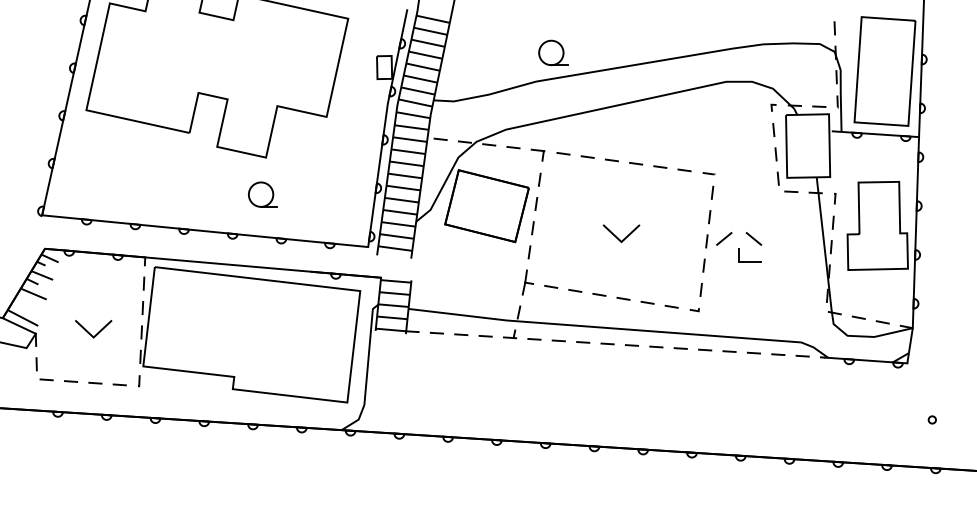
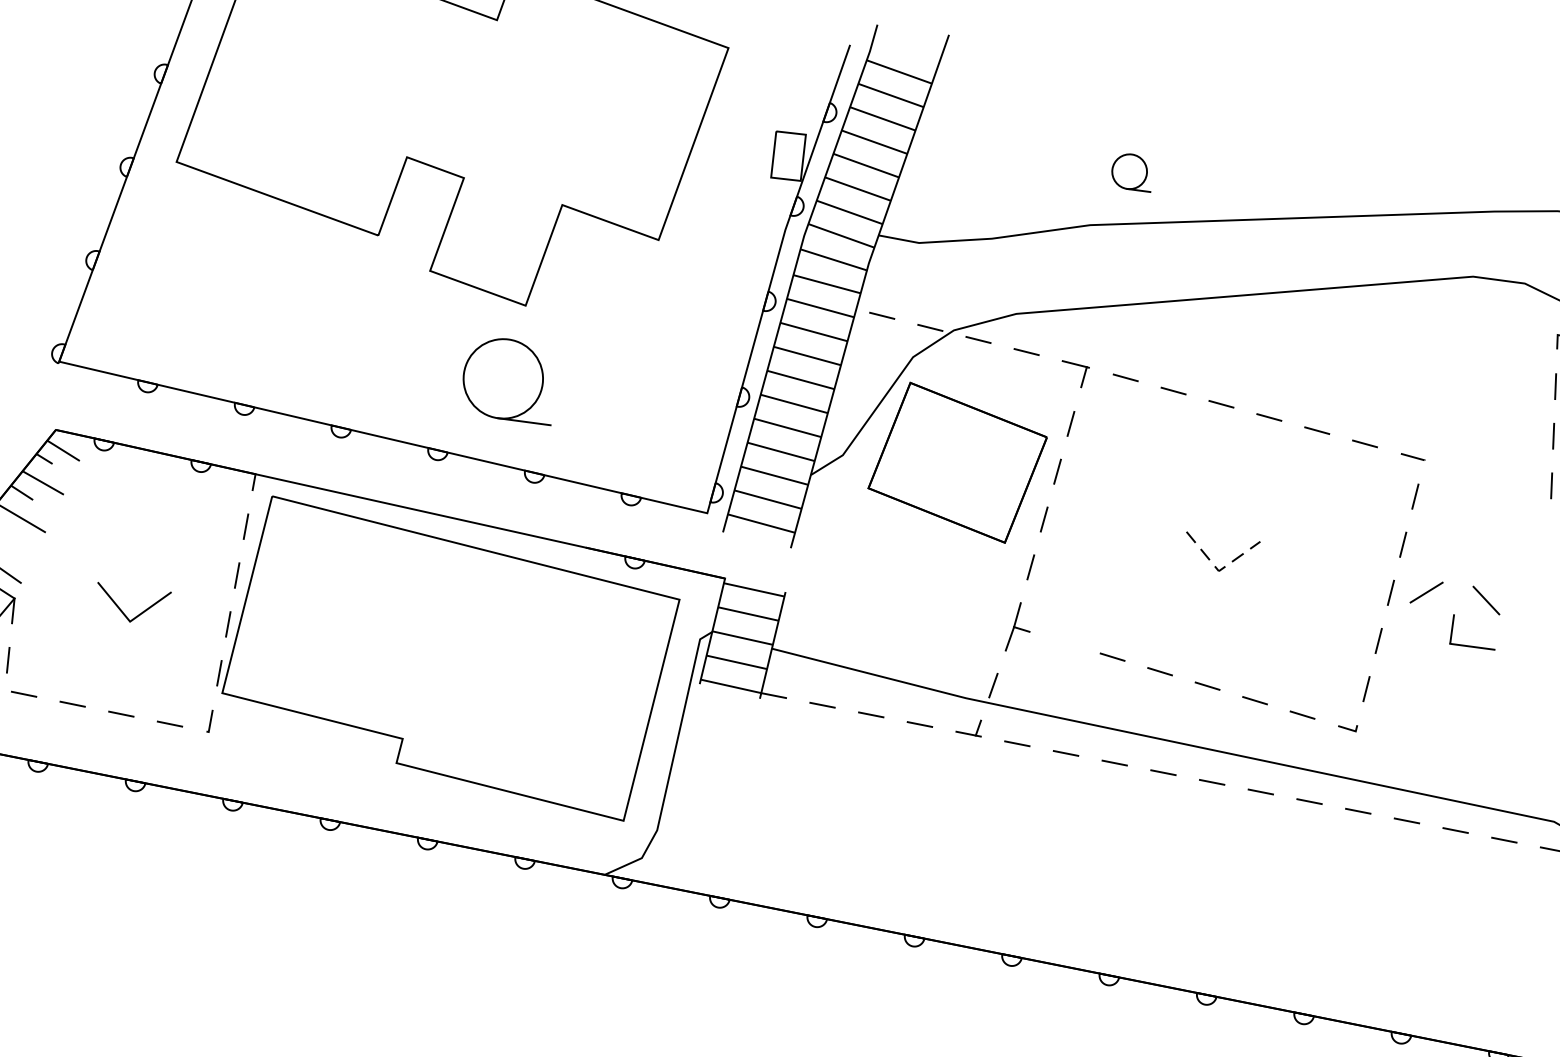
part: (553, 52) -> (1132, 171), size x0.7
part: (262, 194) -> (508, 378), size x1.6
line: (621, 242) -> (1218, 572), solid -> dashed
line: (551, 286) -> (1065, 641), removed

